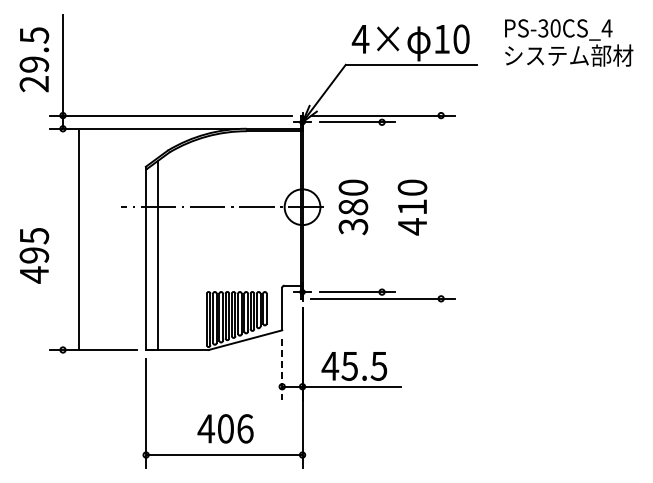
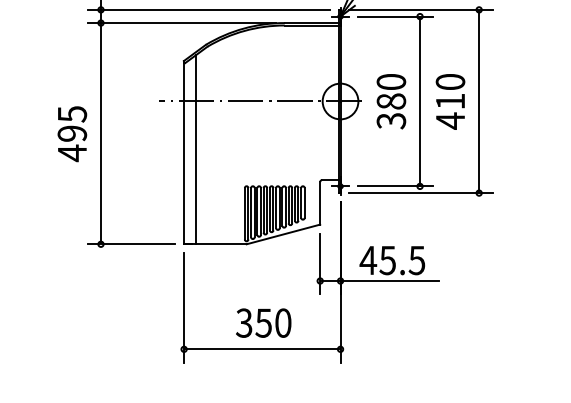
line: (441, 206) -> (479, 100), added
line: (382, 207) -> (420, 101), added
line: (78, 239) -> (100, 133), moved
text: (34, 255) -> (72, 133), moved
line: (282, 370) -> (320, 264), dashed -> solid
text: (225, 428) -> (263, 322), 406 -> 350

